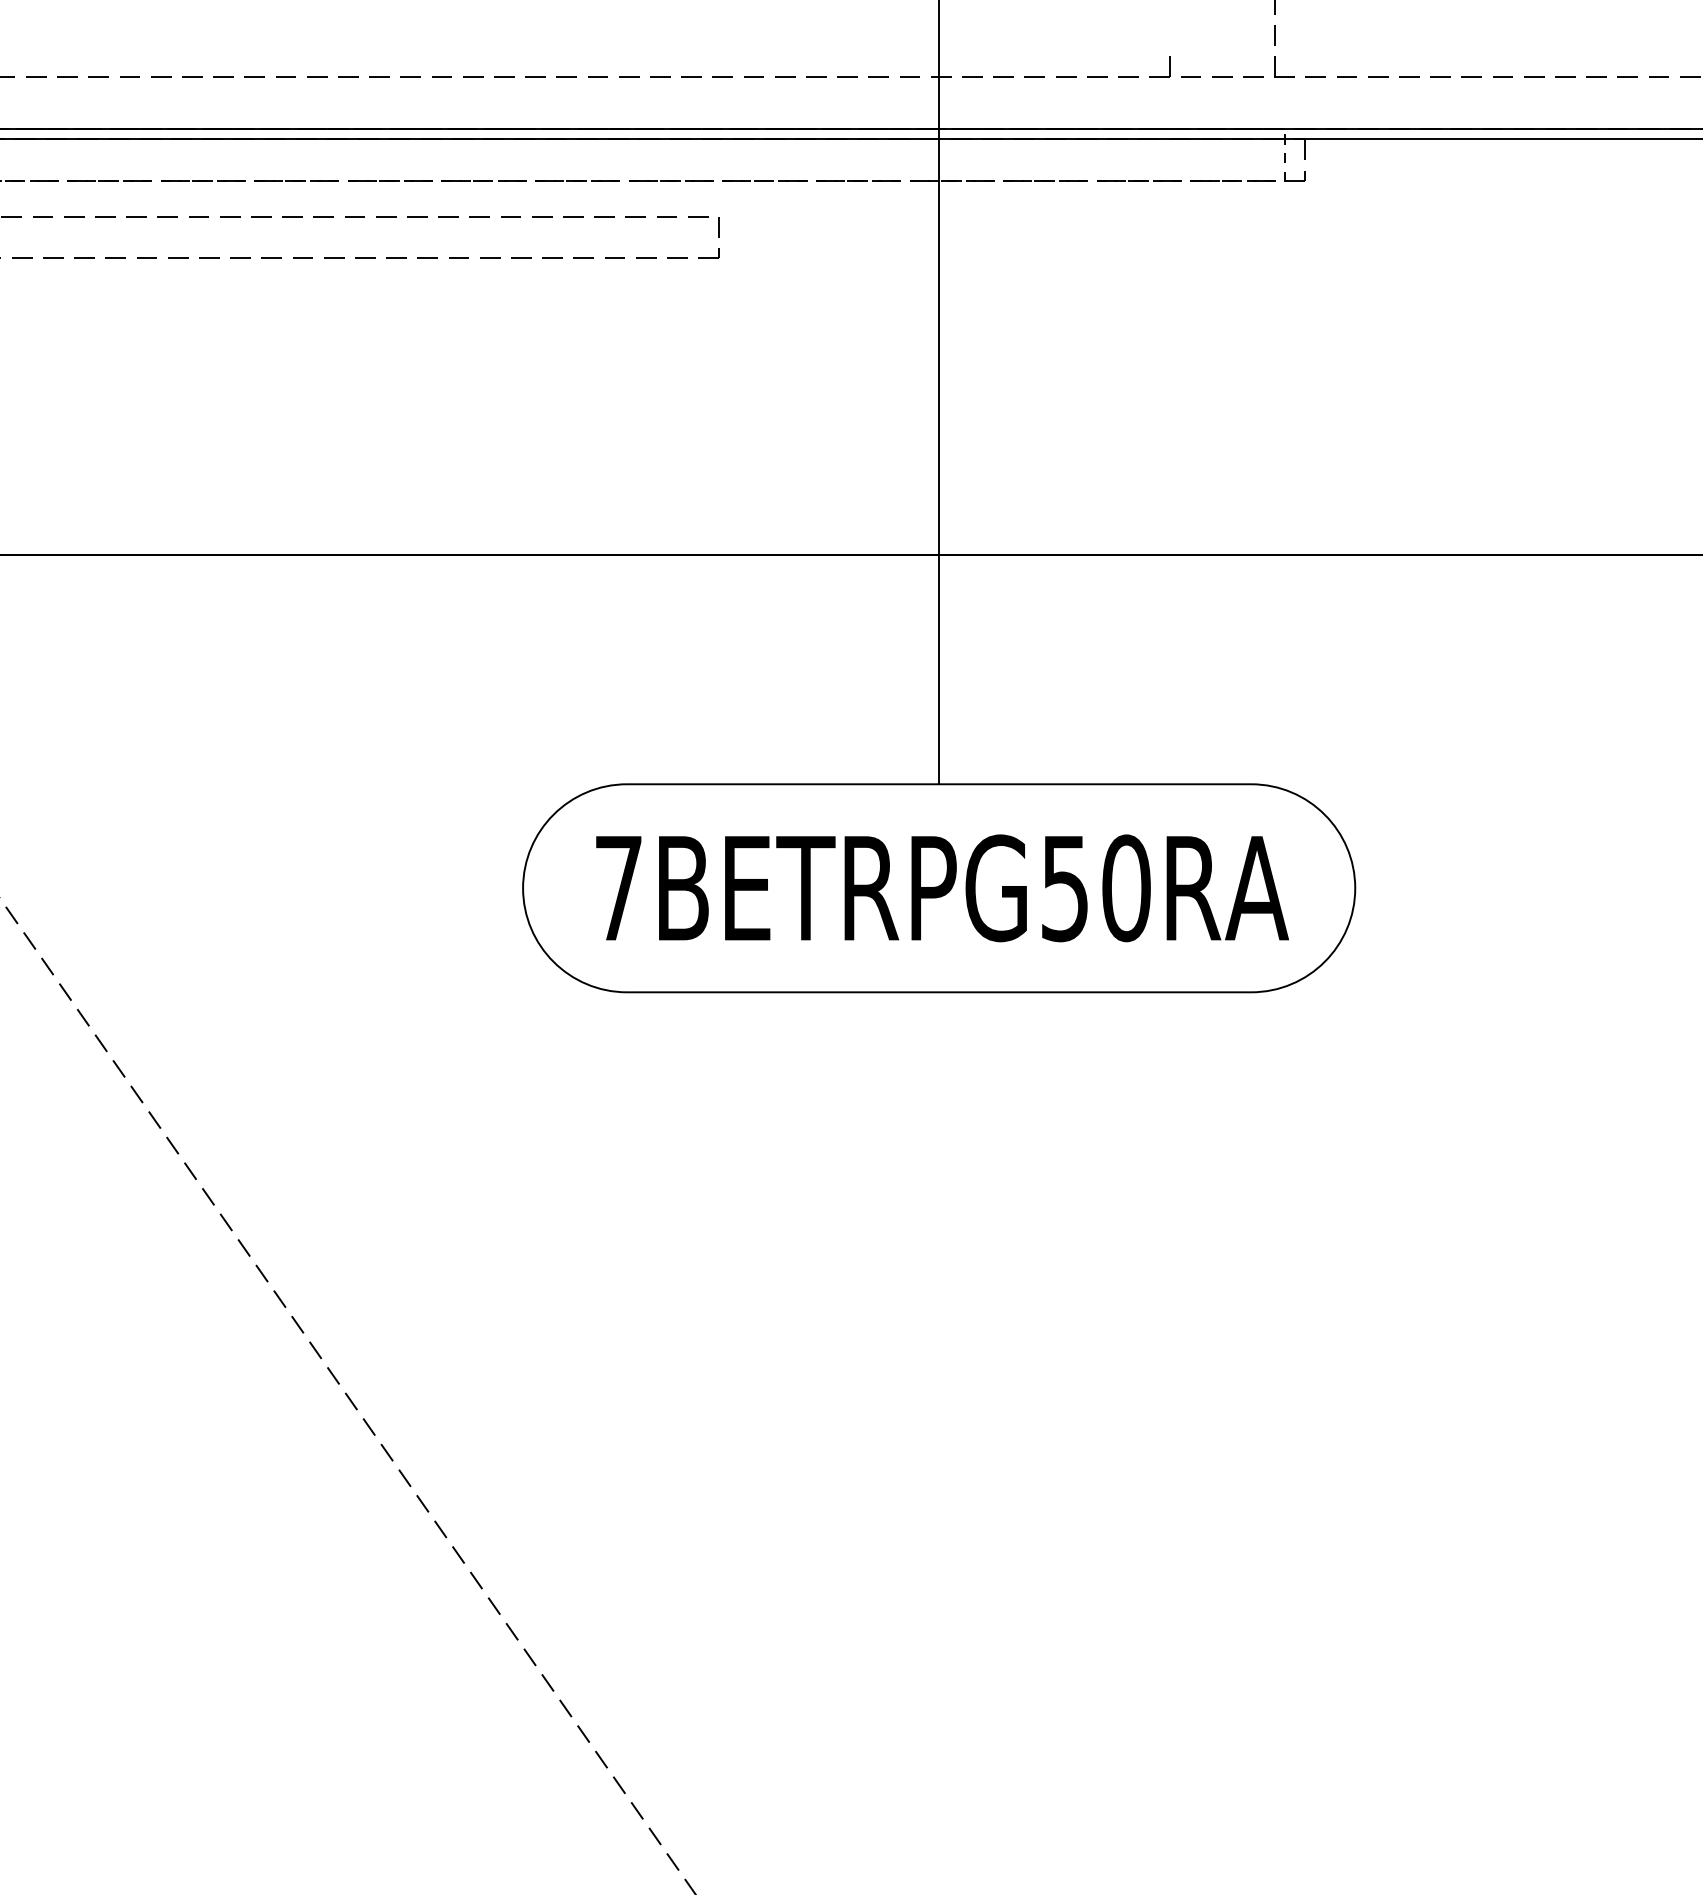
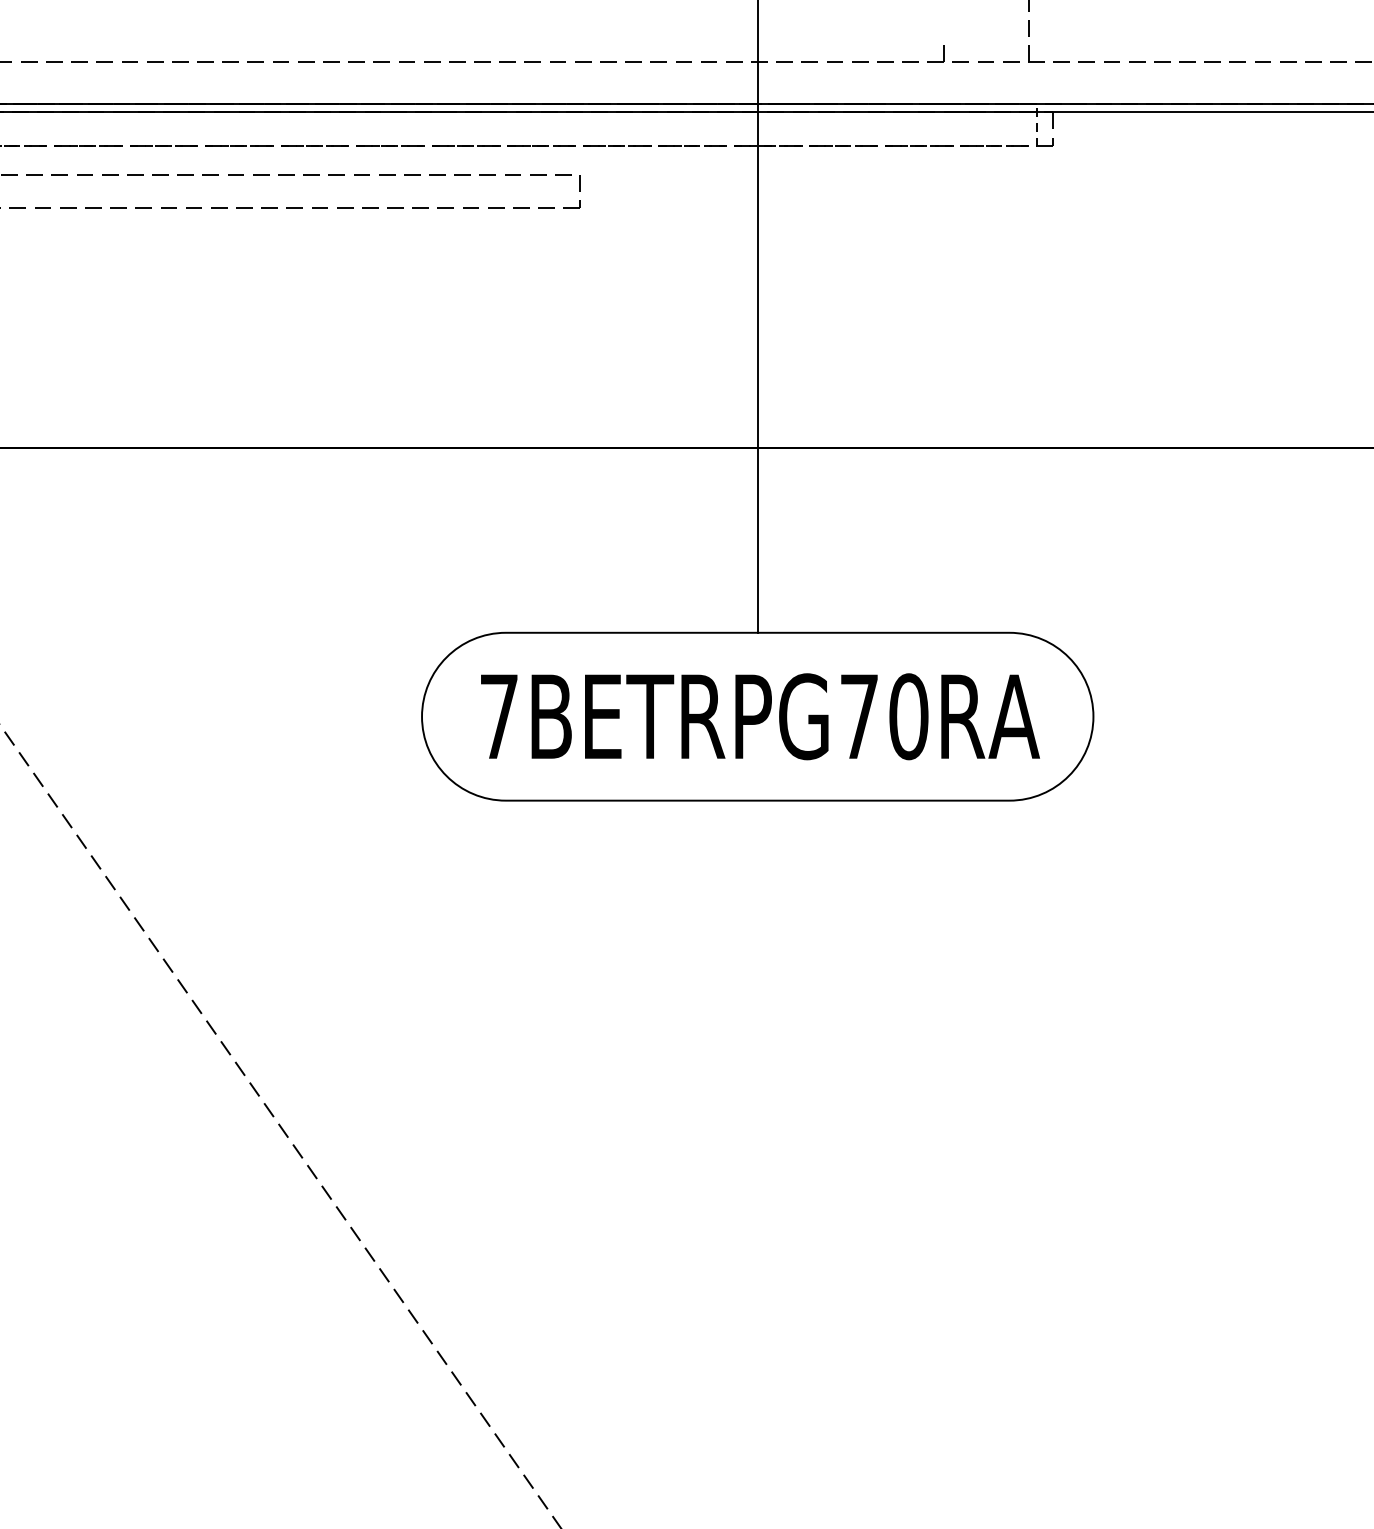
text: (1064, 889) -> (858, 717), 7BETRPG50RA -> 7BETRPG70RA

